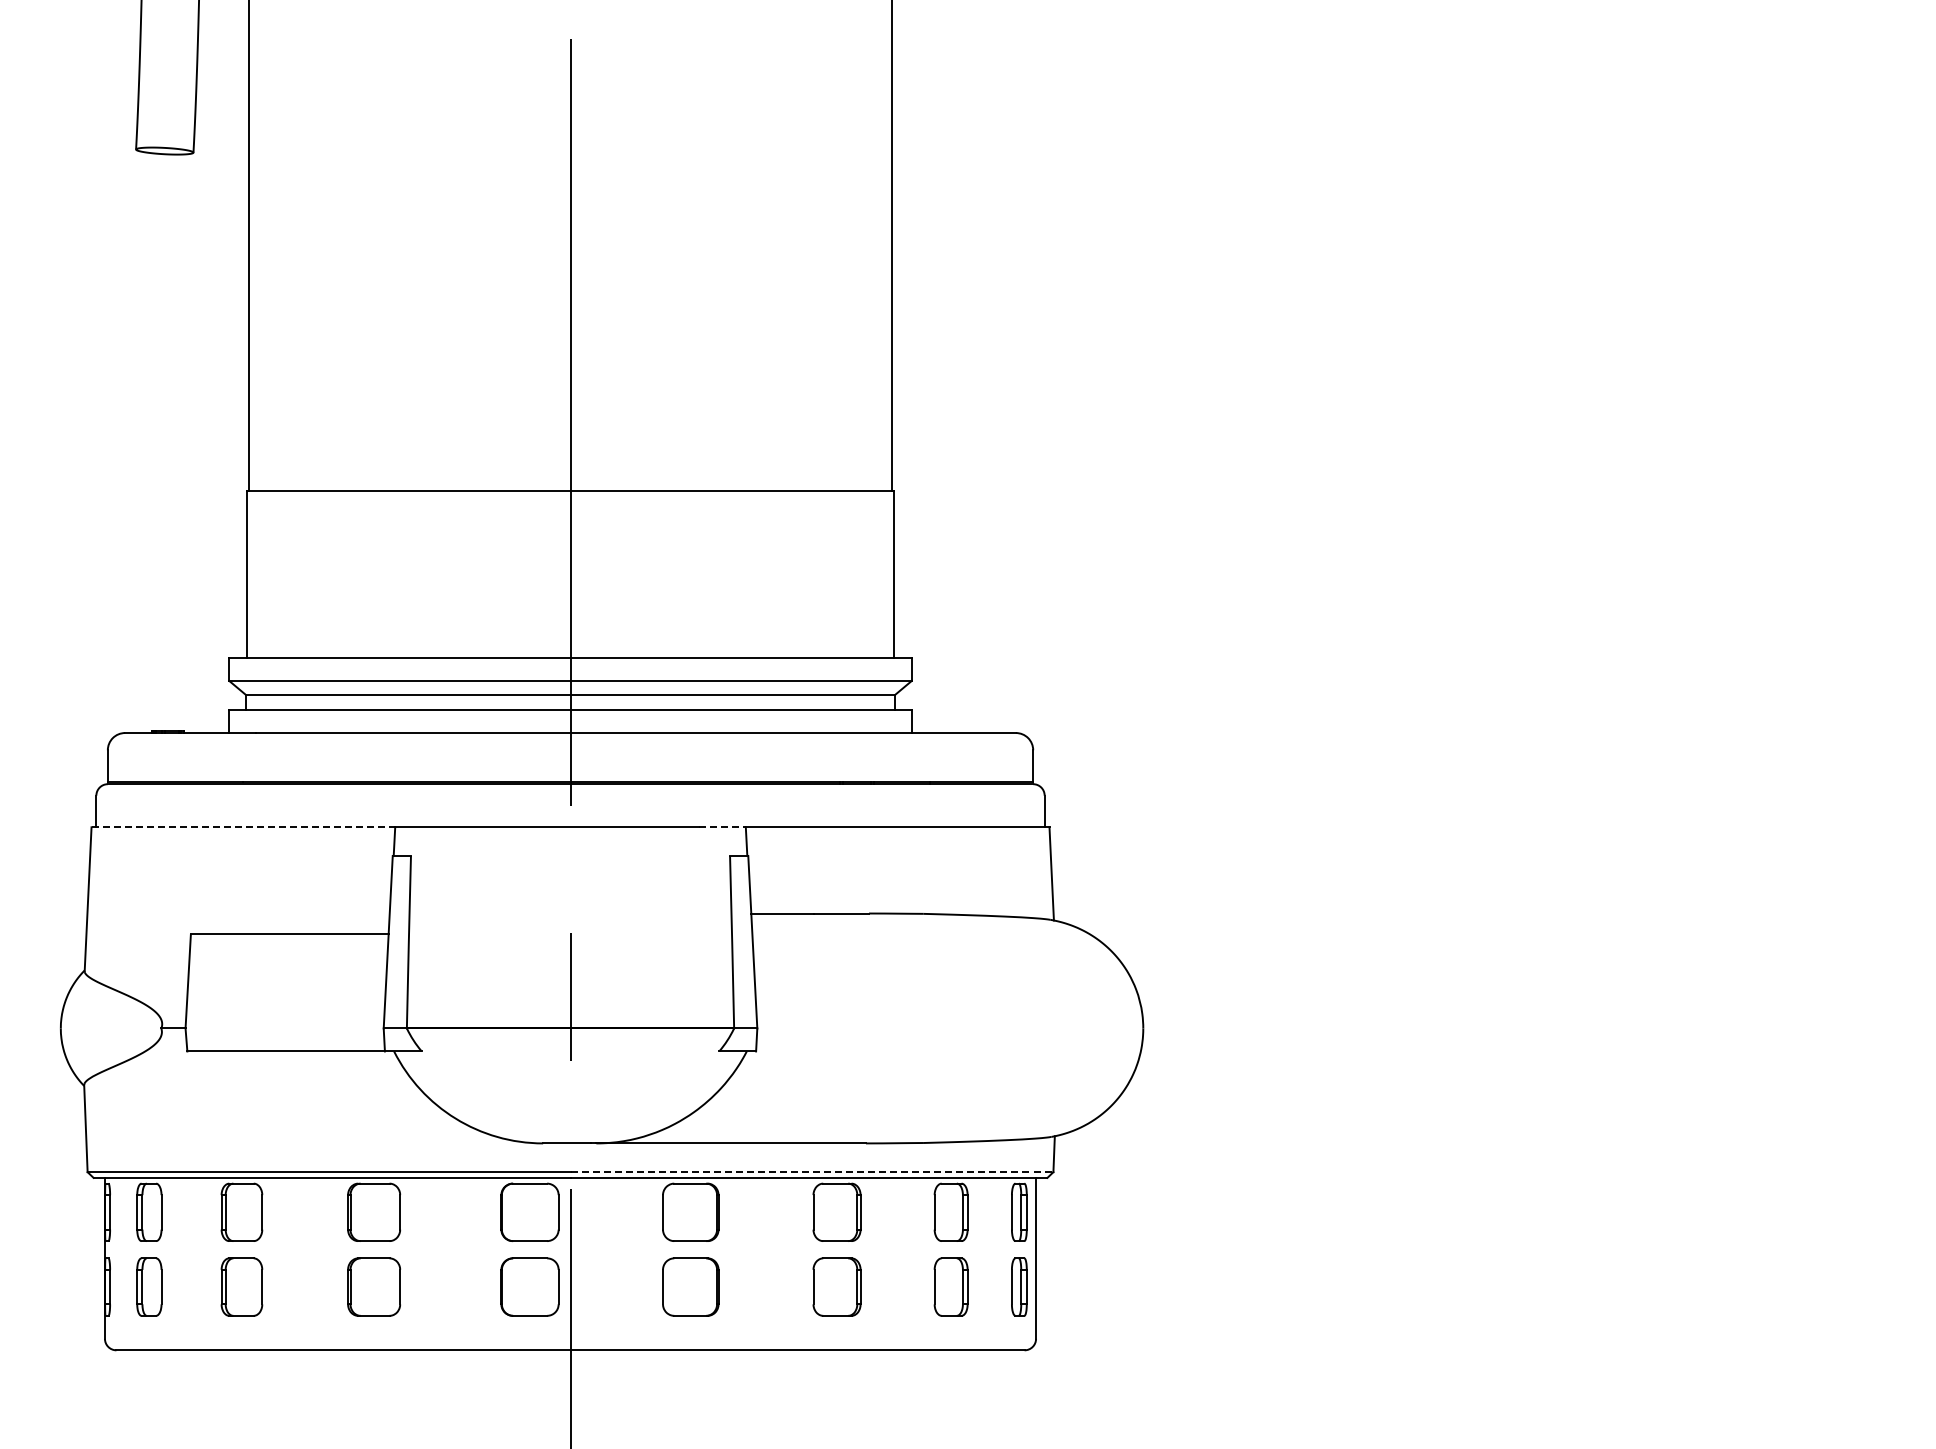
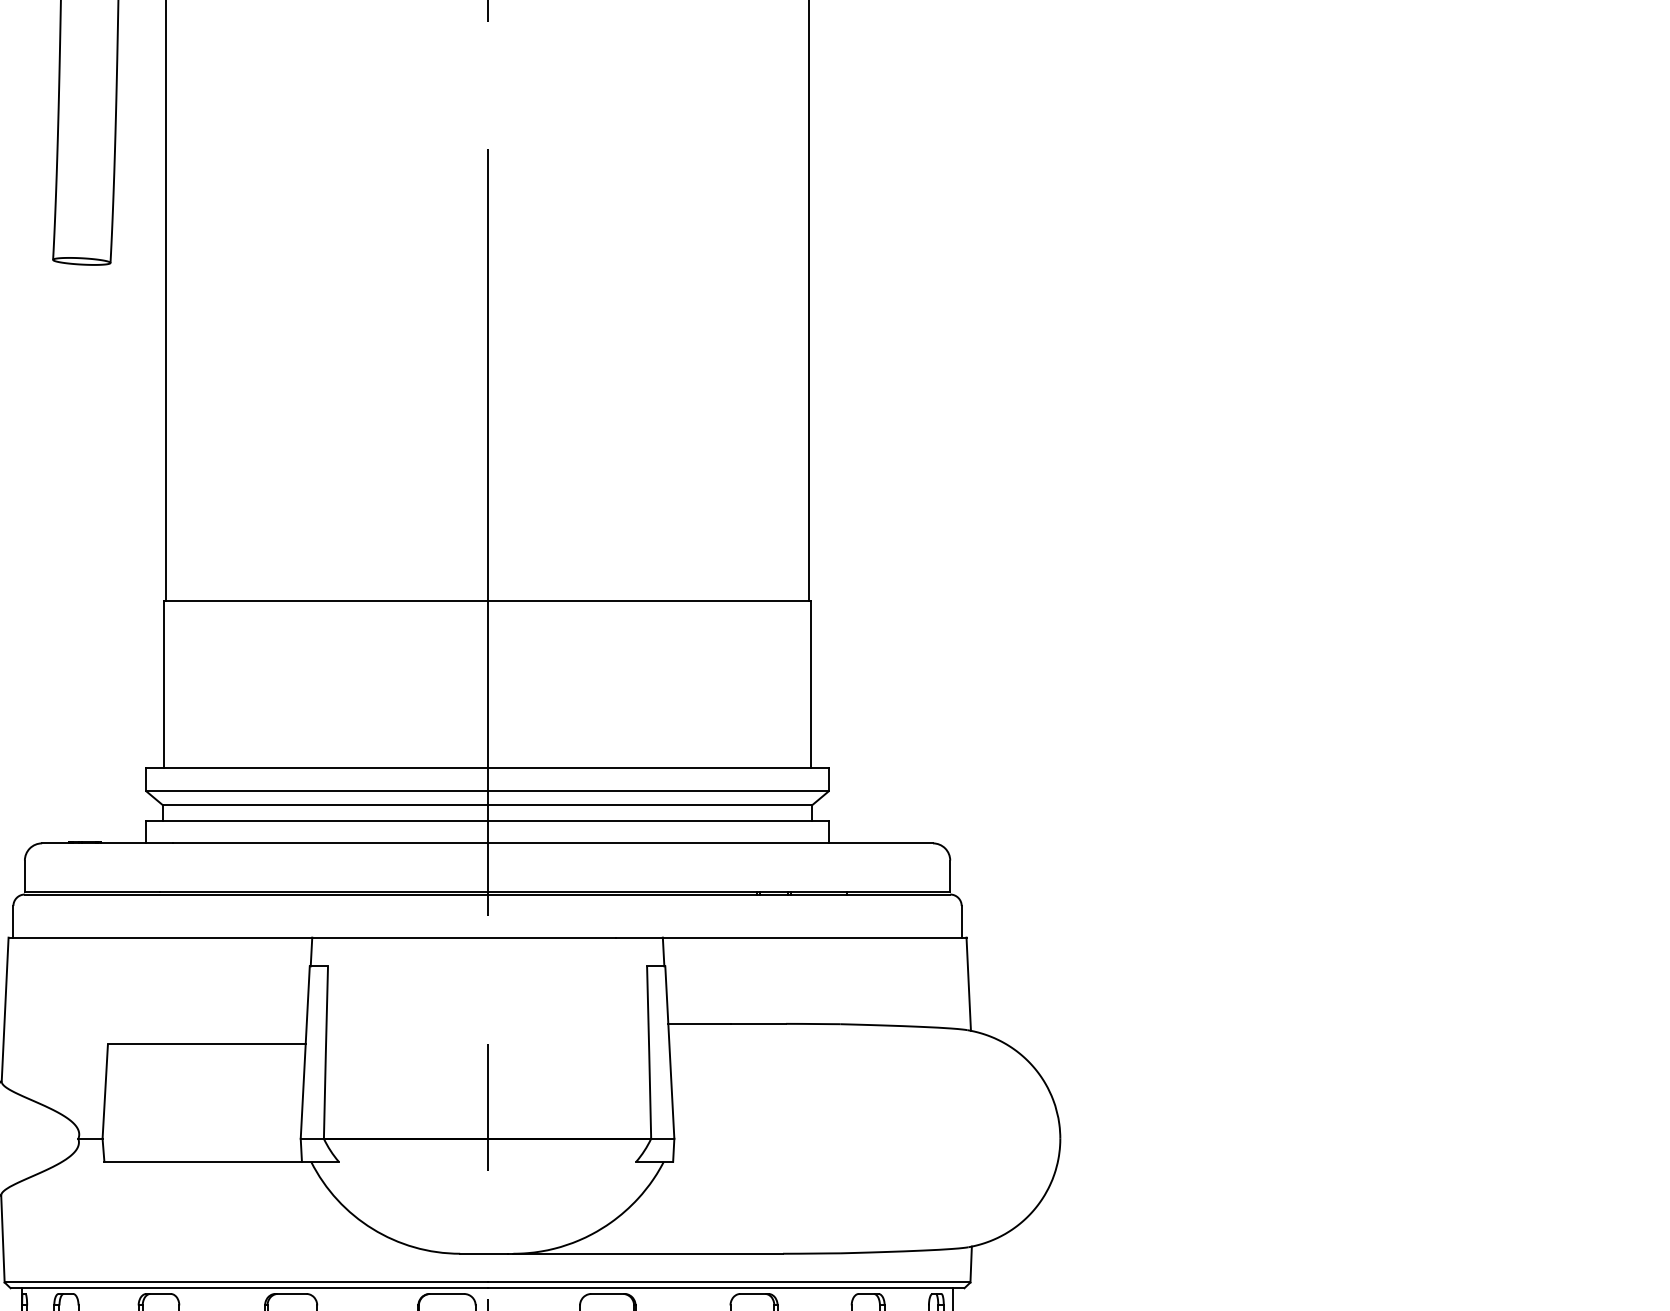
line: (243, 827) -> (160, 937), dashed -> solid
line: (722, 827) -> (639, 937), dashed -> solid
line: (812, 1172) -> (729, 1282), dashed -> solid

